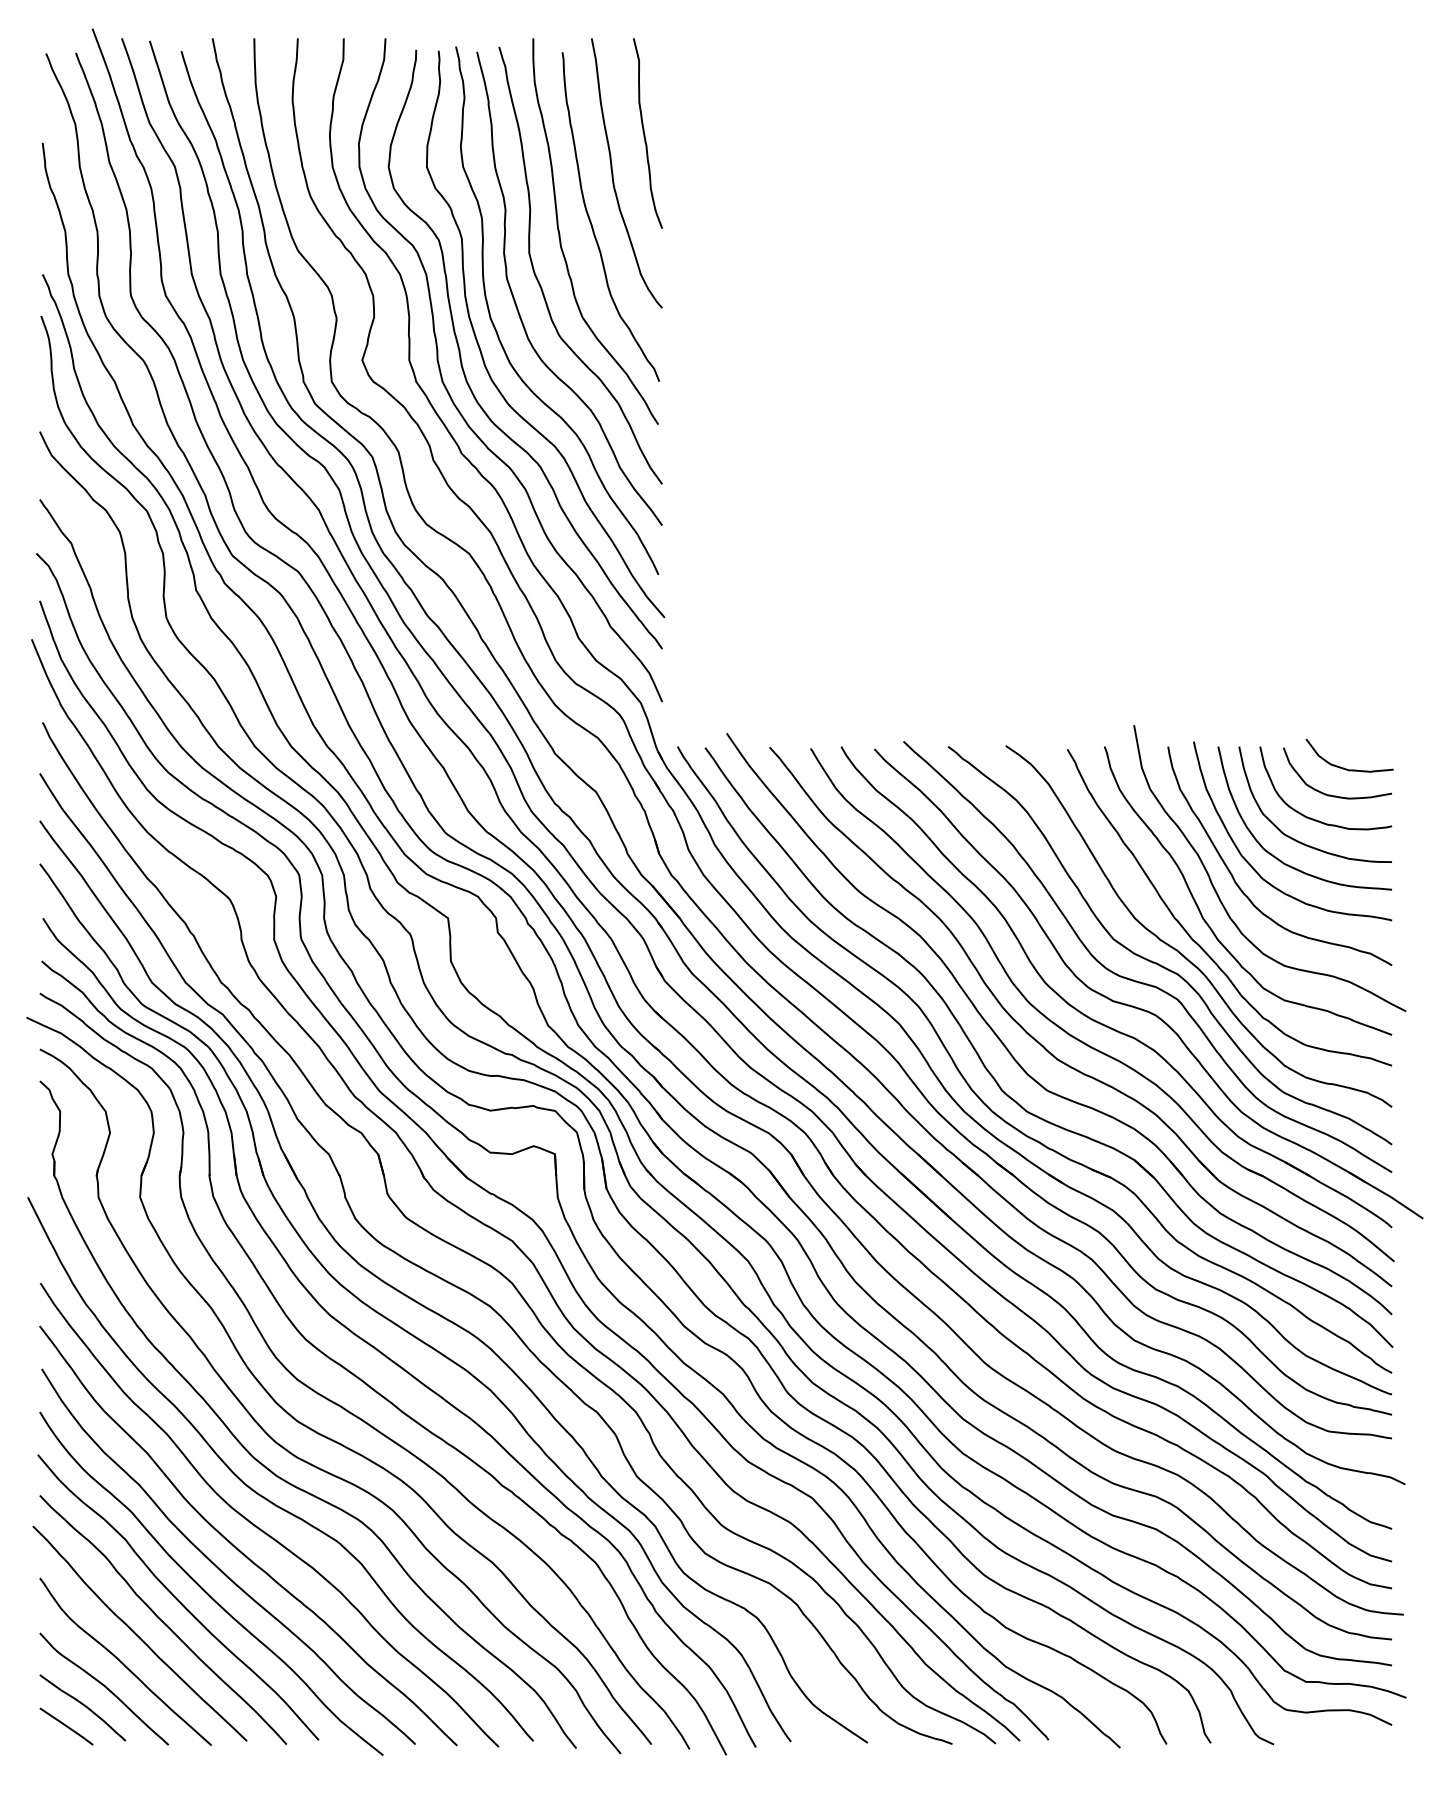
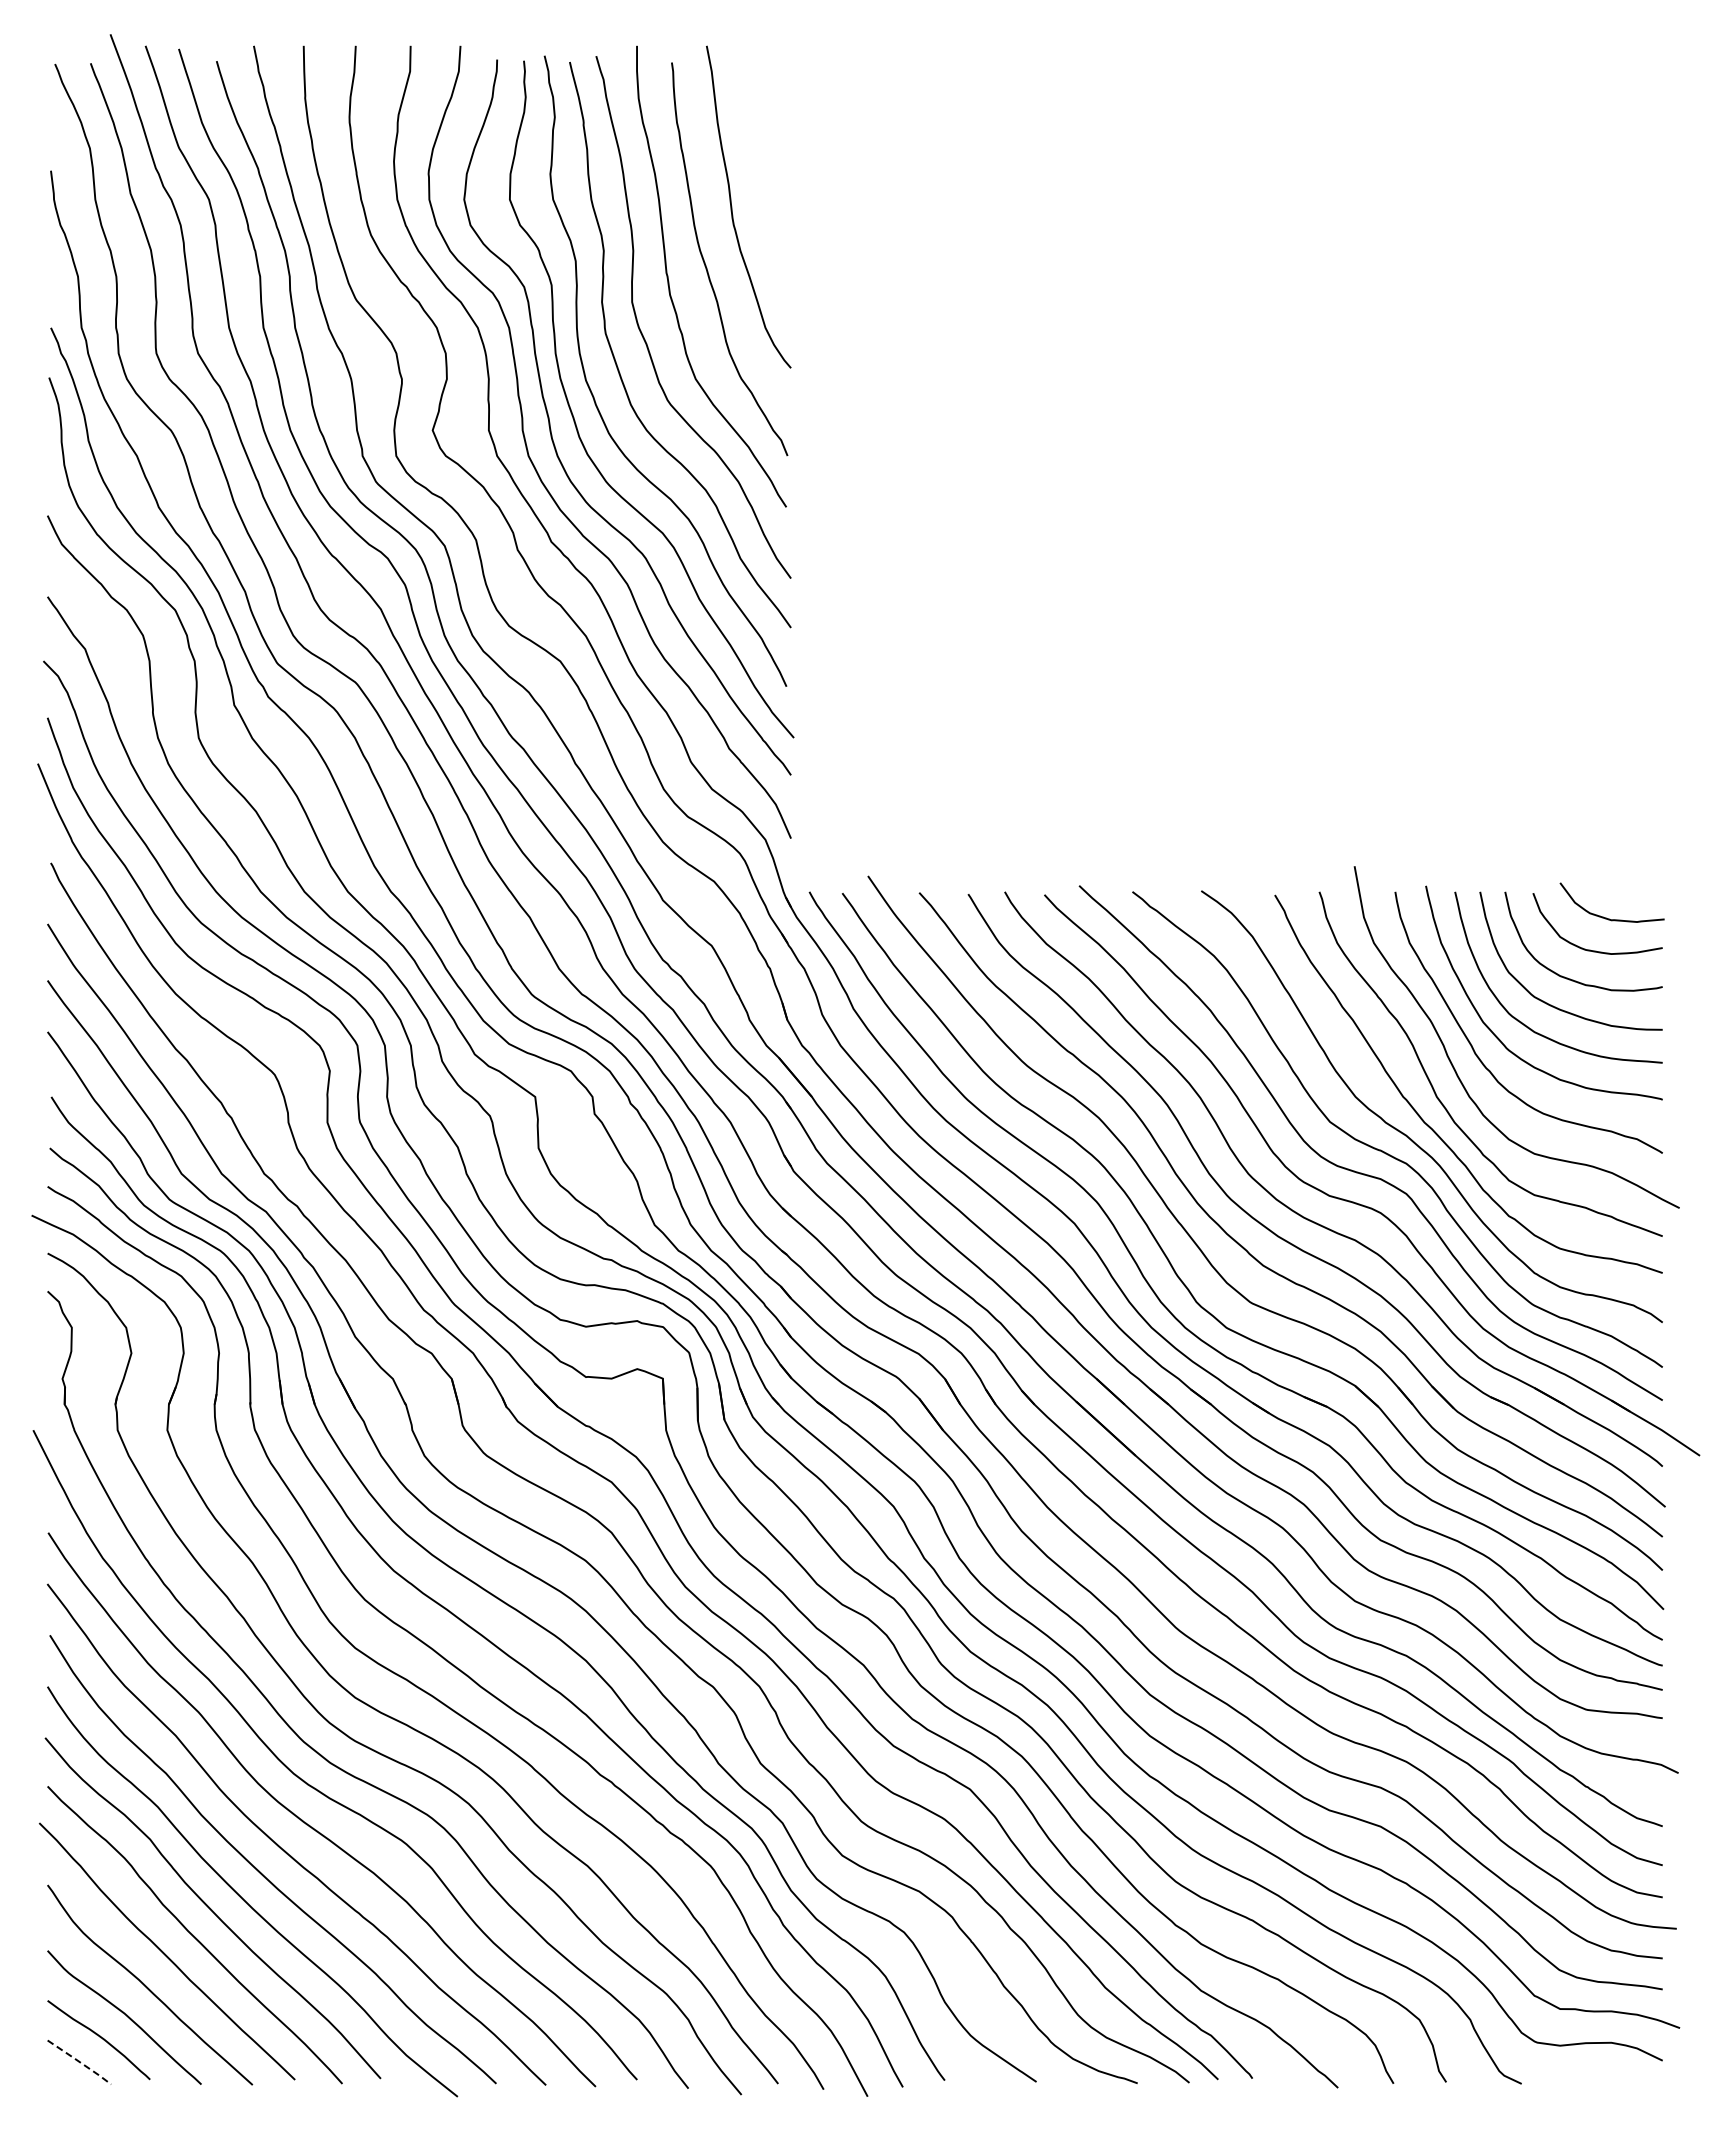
curve: (645, 133) -> (770, 159), removed
line: (67, 1726) -> (80, 2062), solid -> dashed

